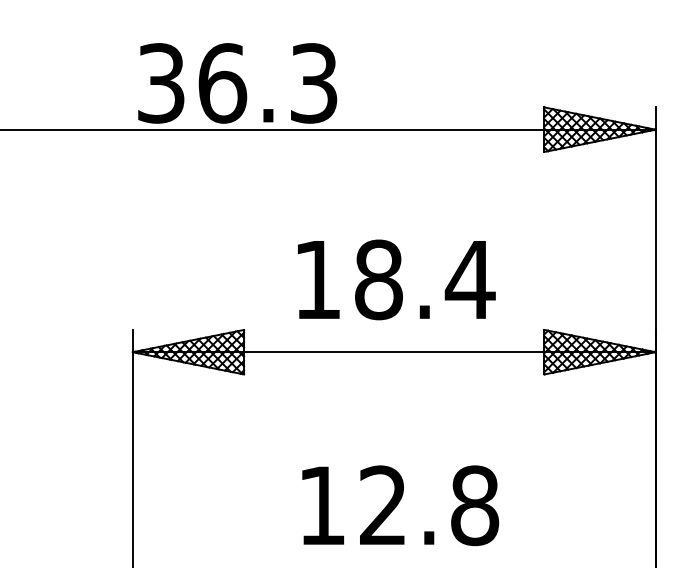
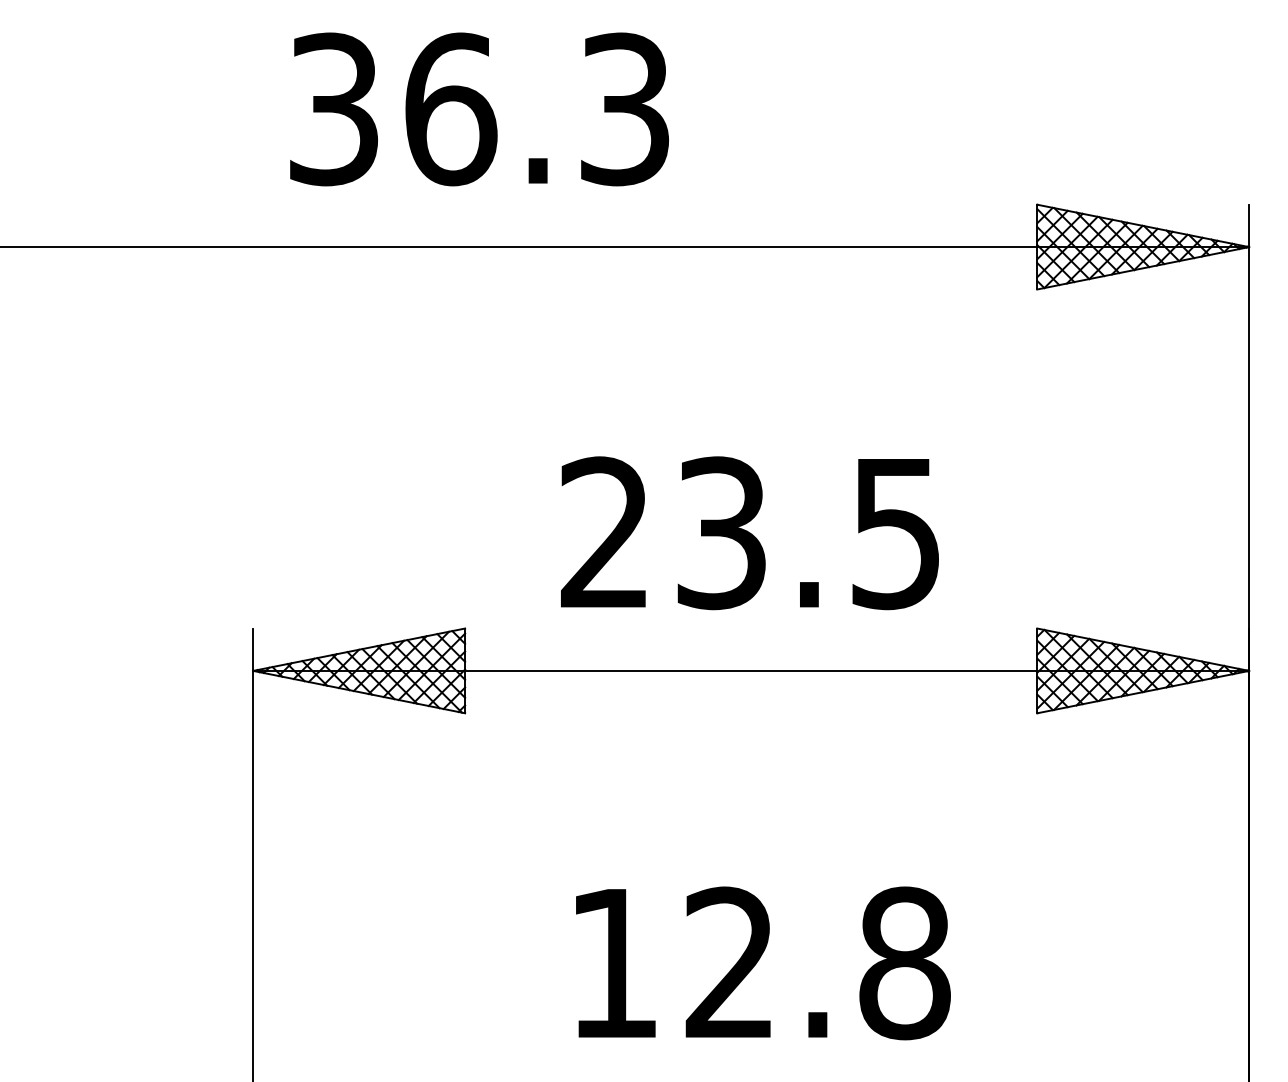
text: (237, 83) -> (479, 109), moved
text: (394, 279) -> (751, 532), 18.4 -> 23.5

